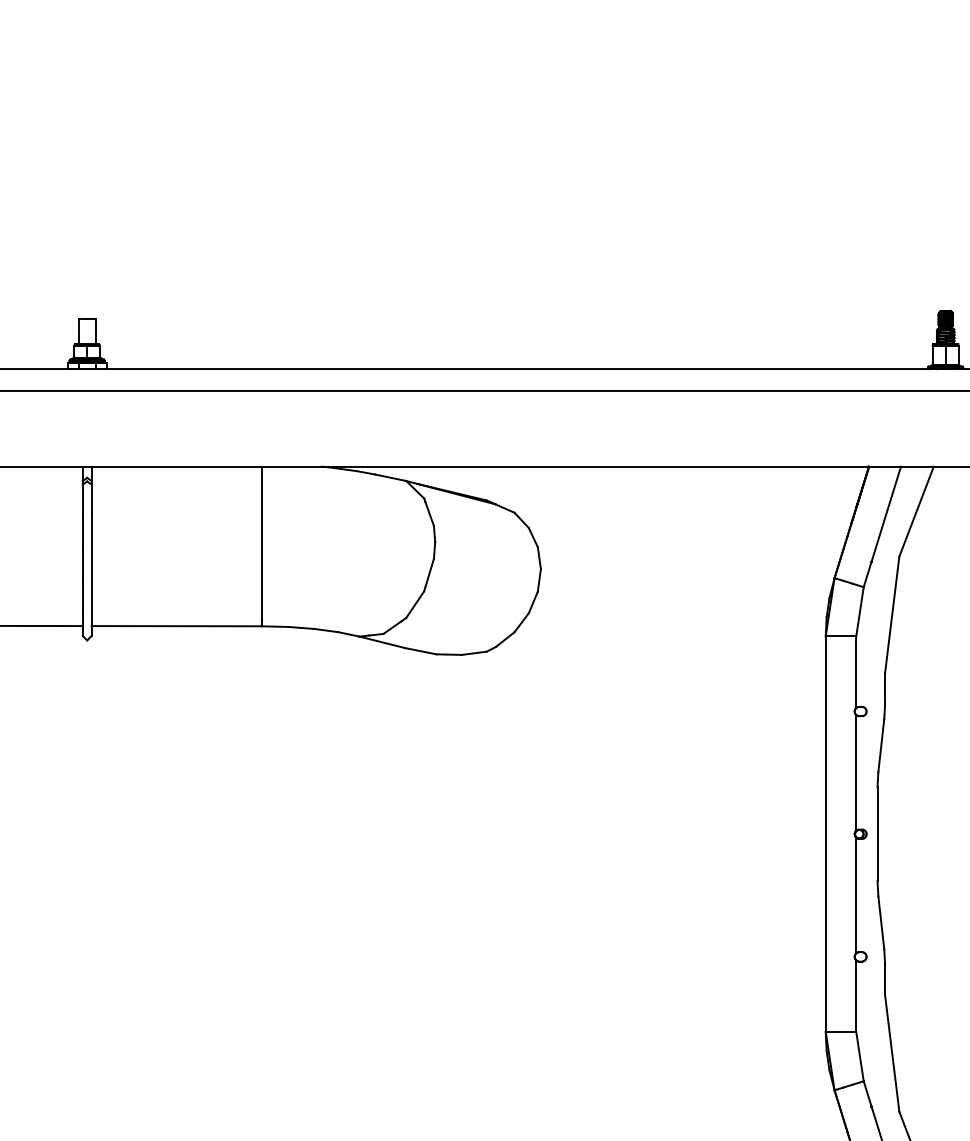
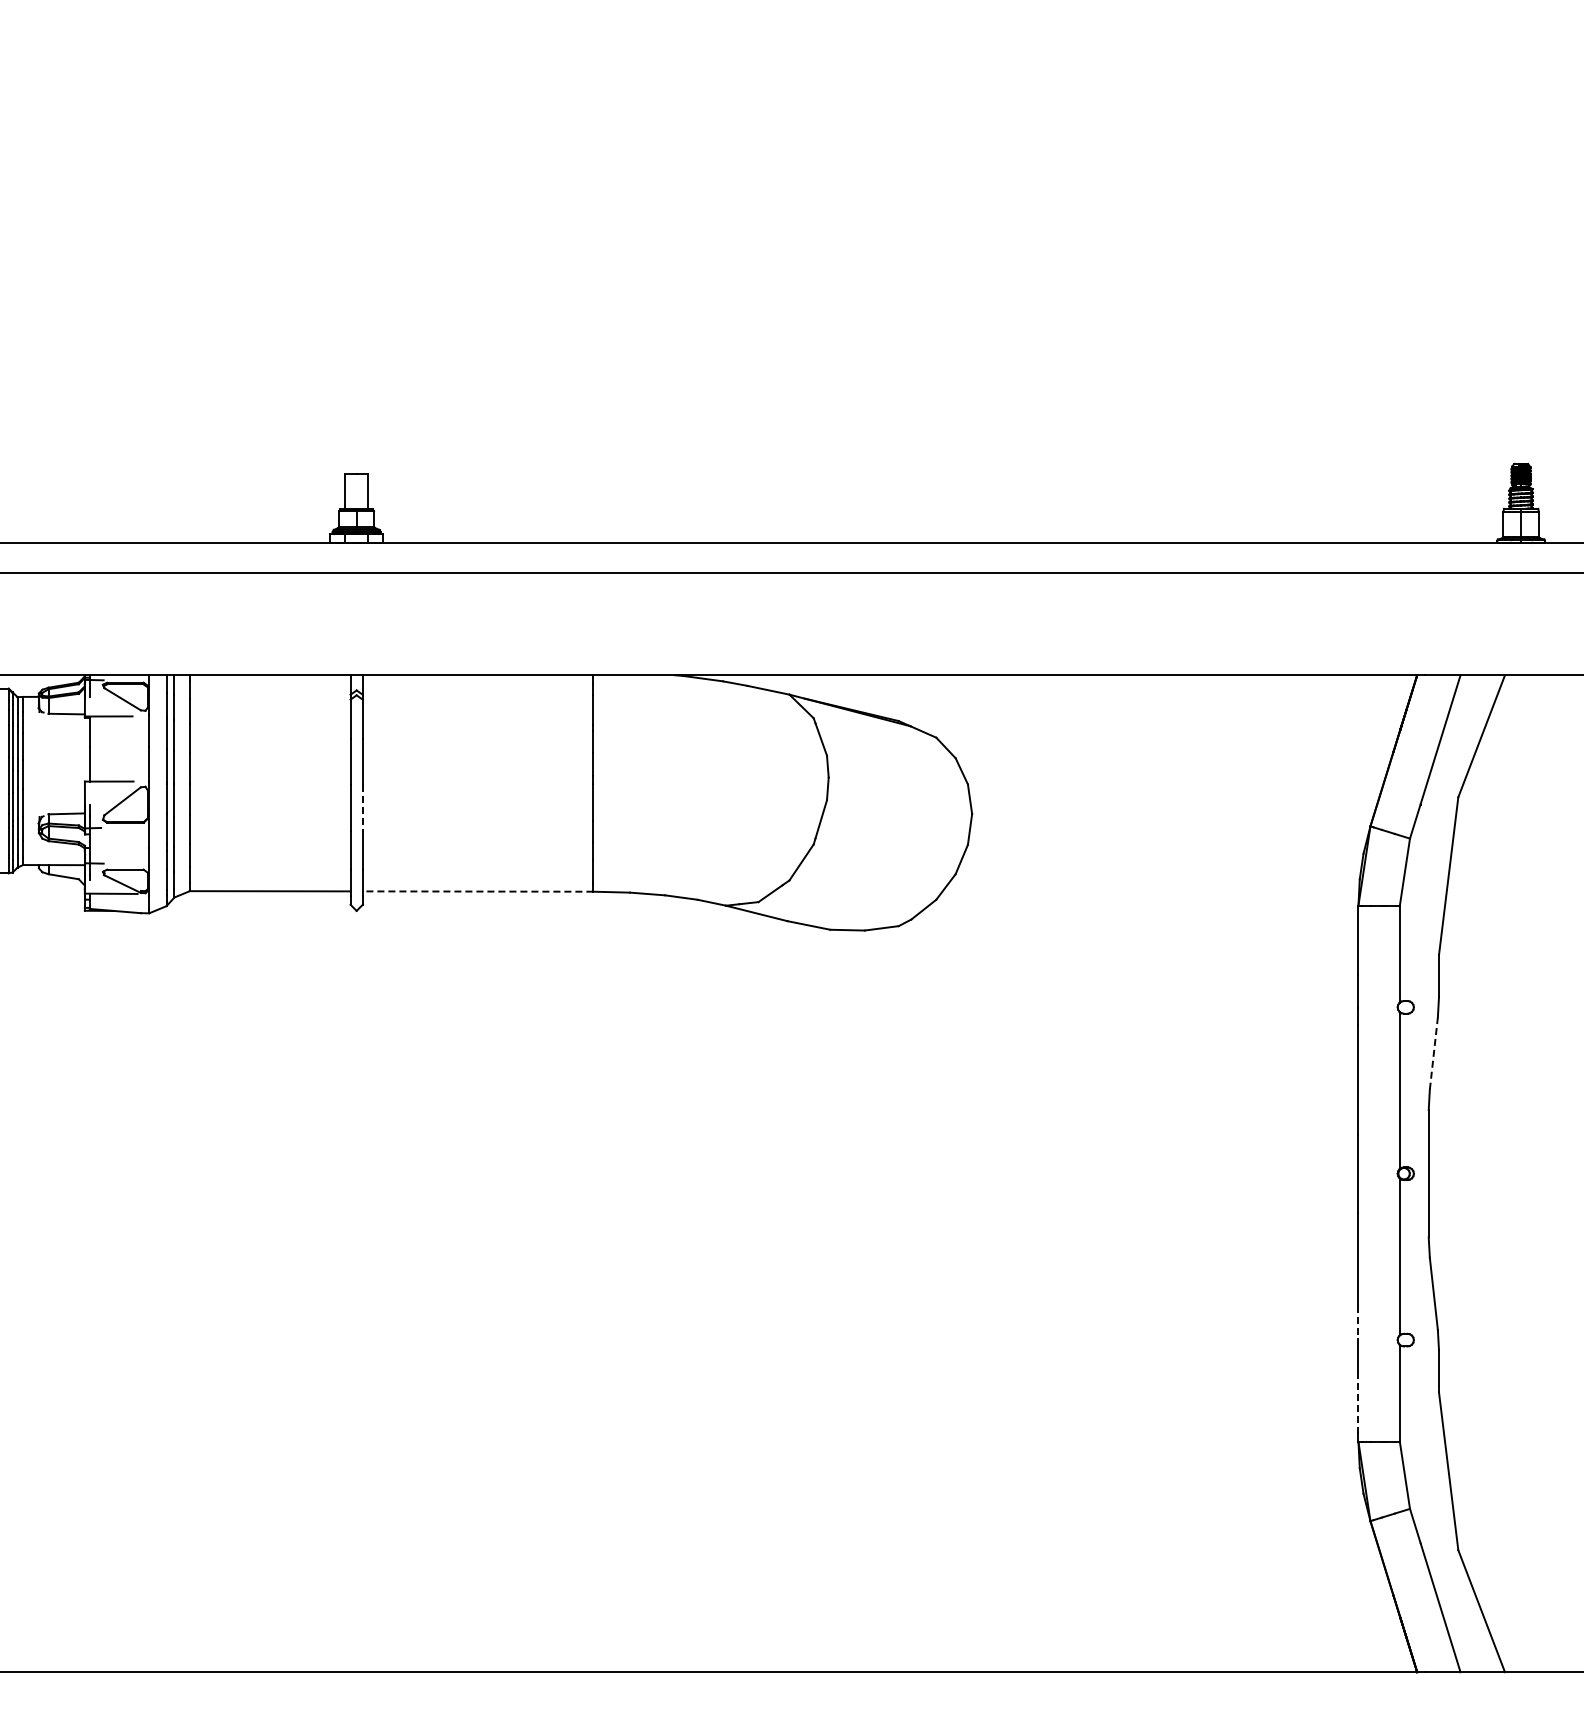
line: (91, 564) -> (362, 807), solid -> dashed
line: (176, 626) -> (477, 891), solid -> dashed
line: (881, 745) -> (1433, 1053), solid -> dashed
line: (825, 943) -> (1358, 1322), solid -> dashed
line: (825, 1003) -> (1358, 1403), solid -> dashed

